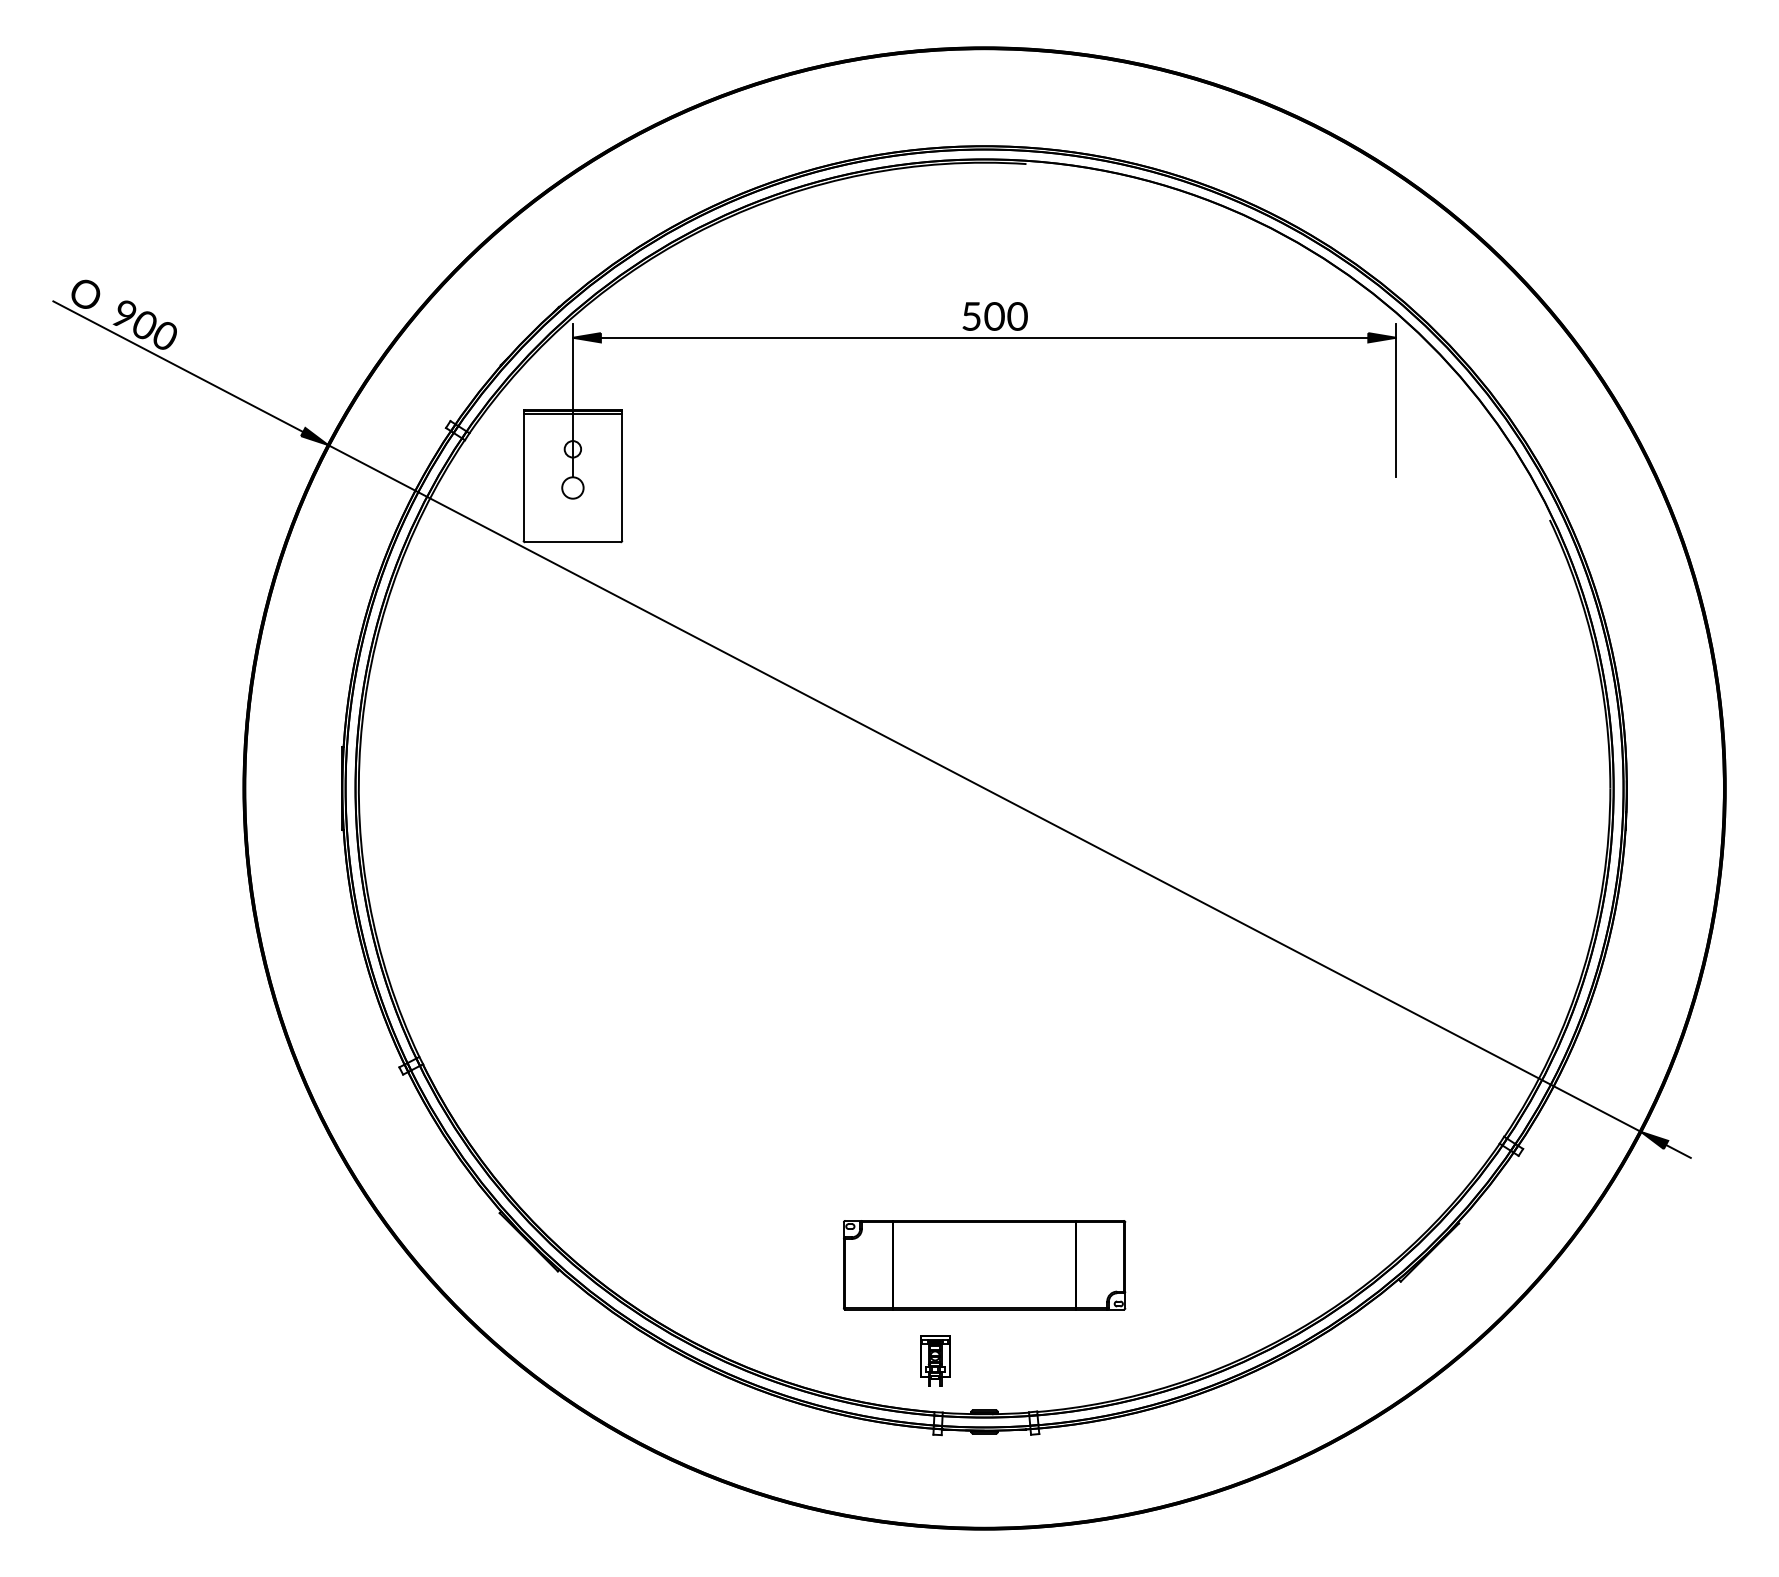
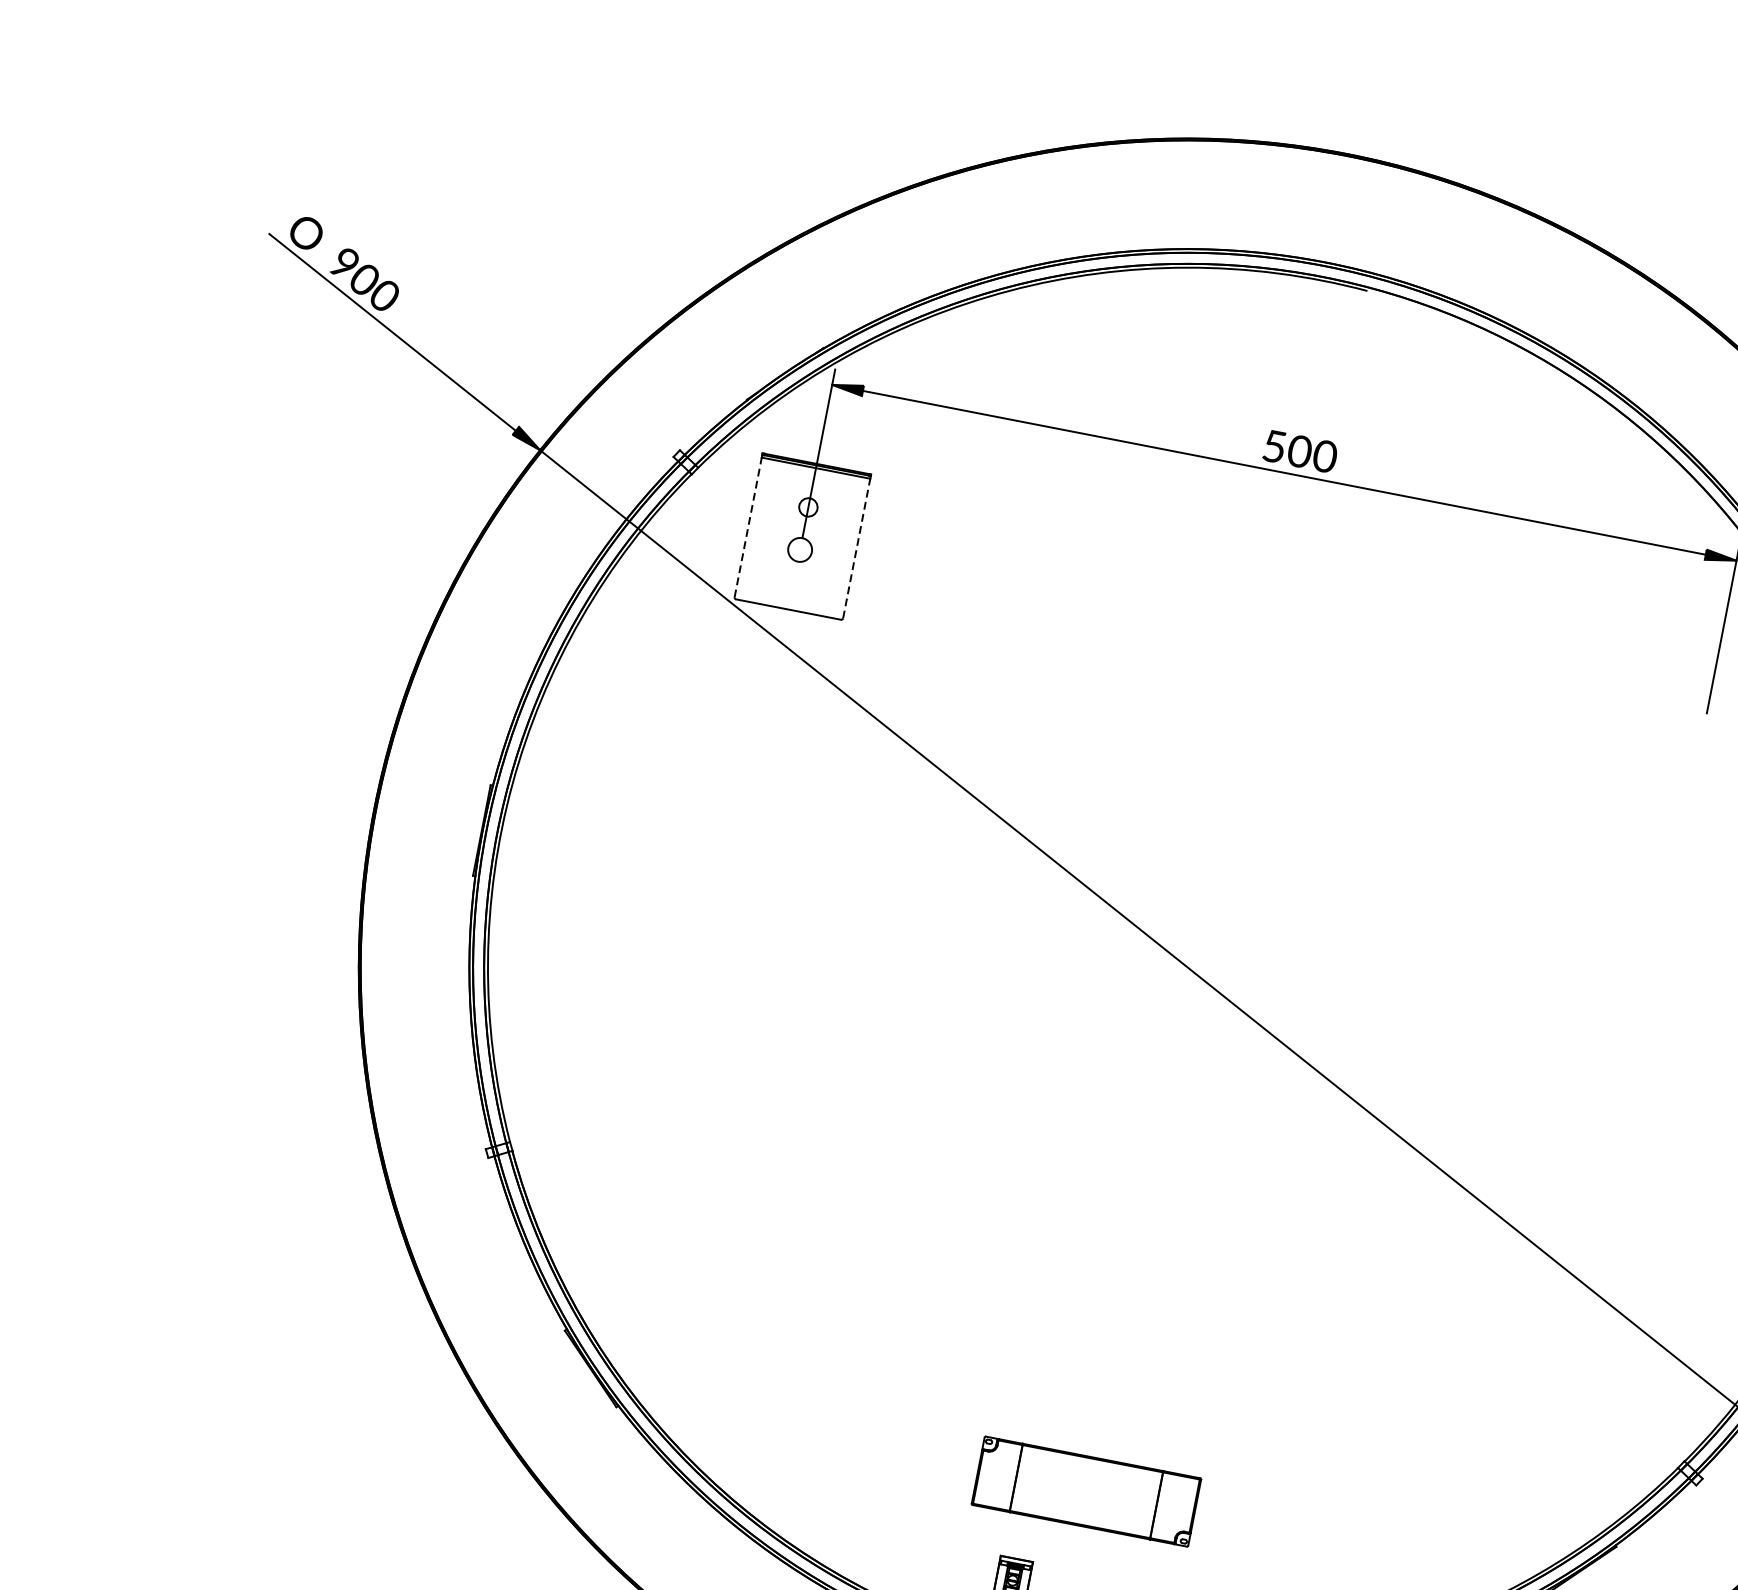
line: (523, 477) -> (748, 527), solid -> dashed
line: (622, 477) -> (856, 548), solid -> dashed
part: (984, 1265) -> (1086, 1491), size x0.7

